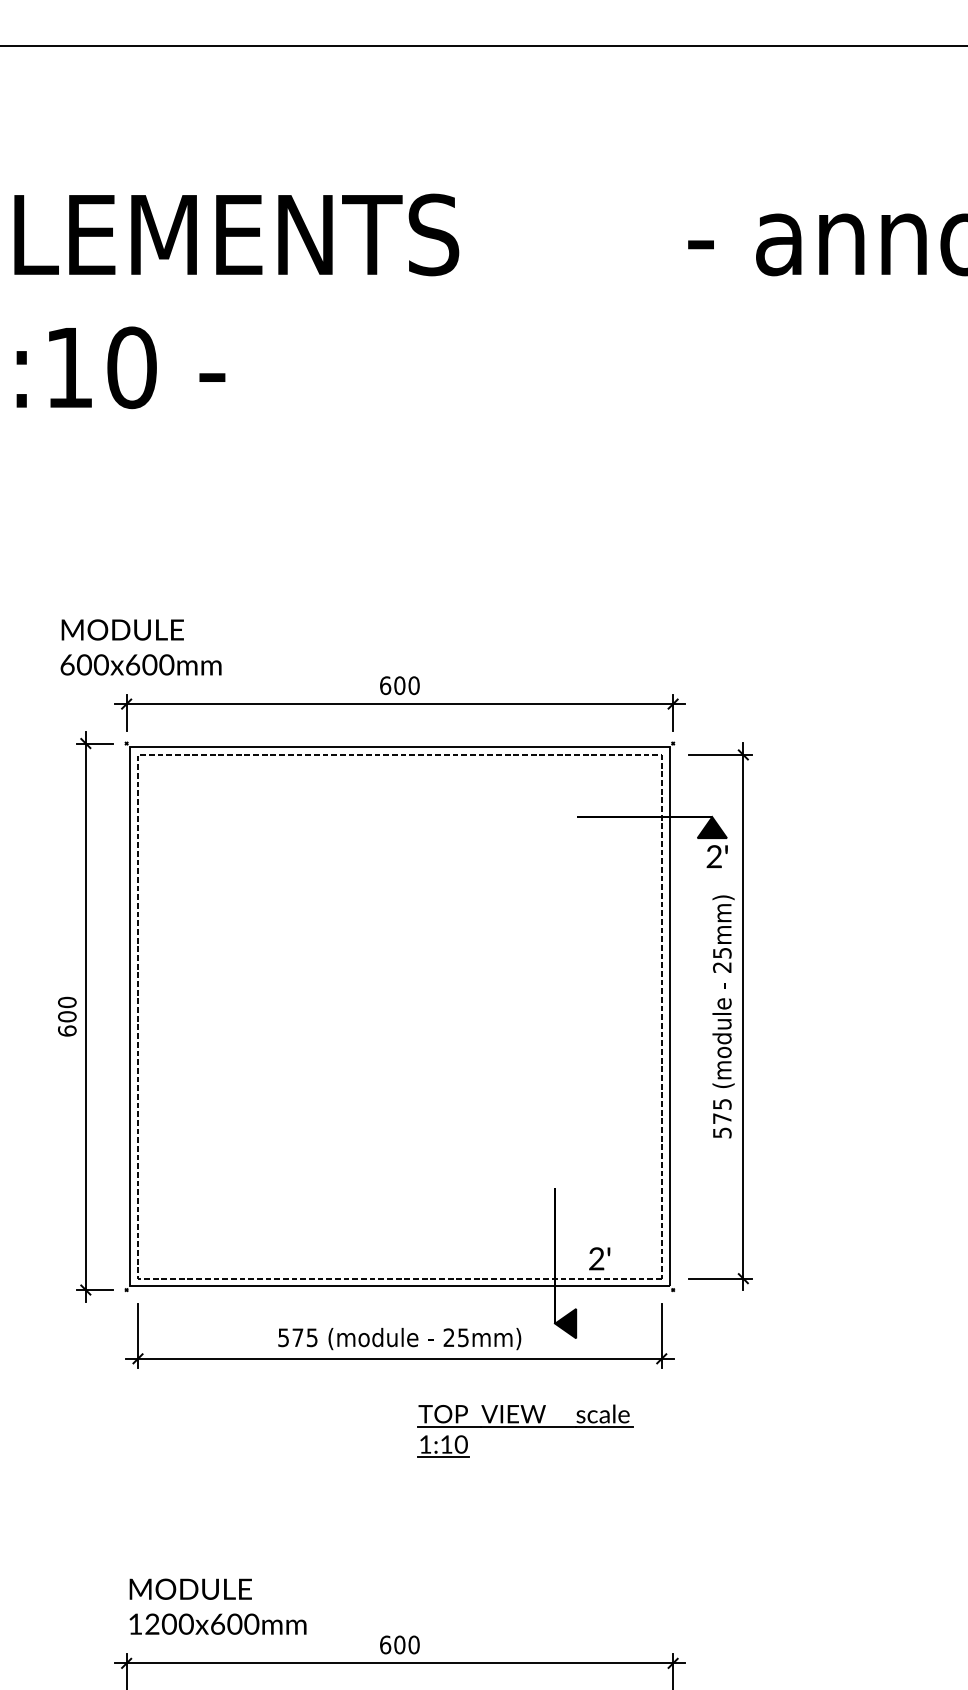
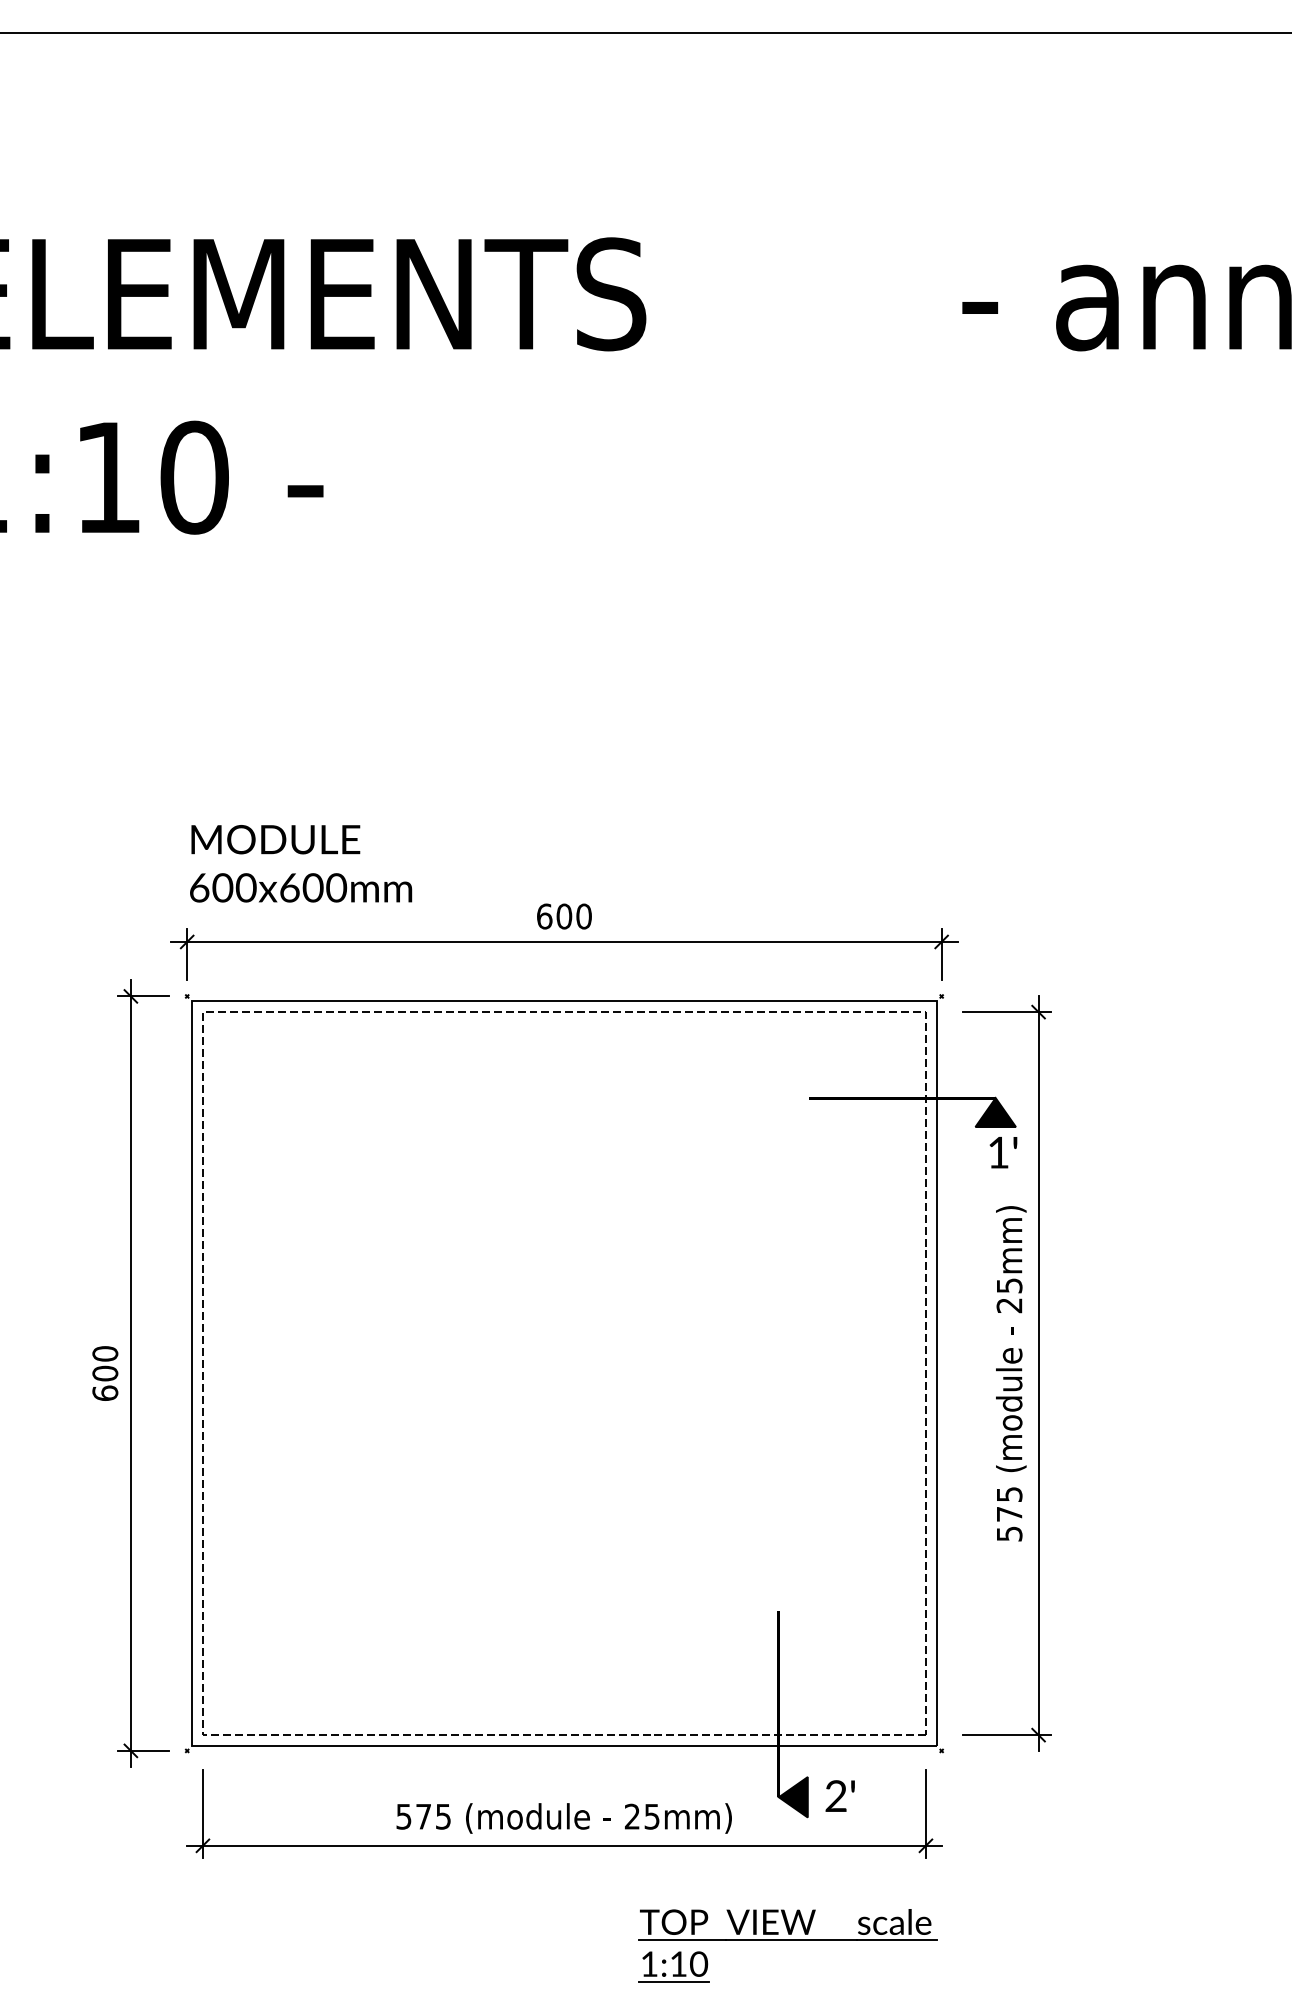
text: (140, 647) -> (300, 863), moved
text: (713, 856) -> (997, 1152), 2 -> 1
text: (599, 1258) -> (840, 1795), moved
part: (525, 1430) -> (787, 1944), moved

